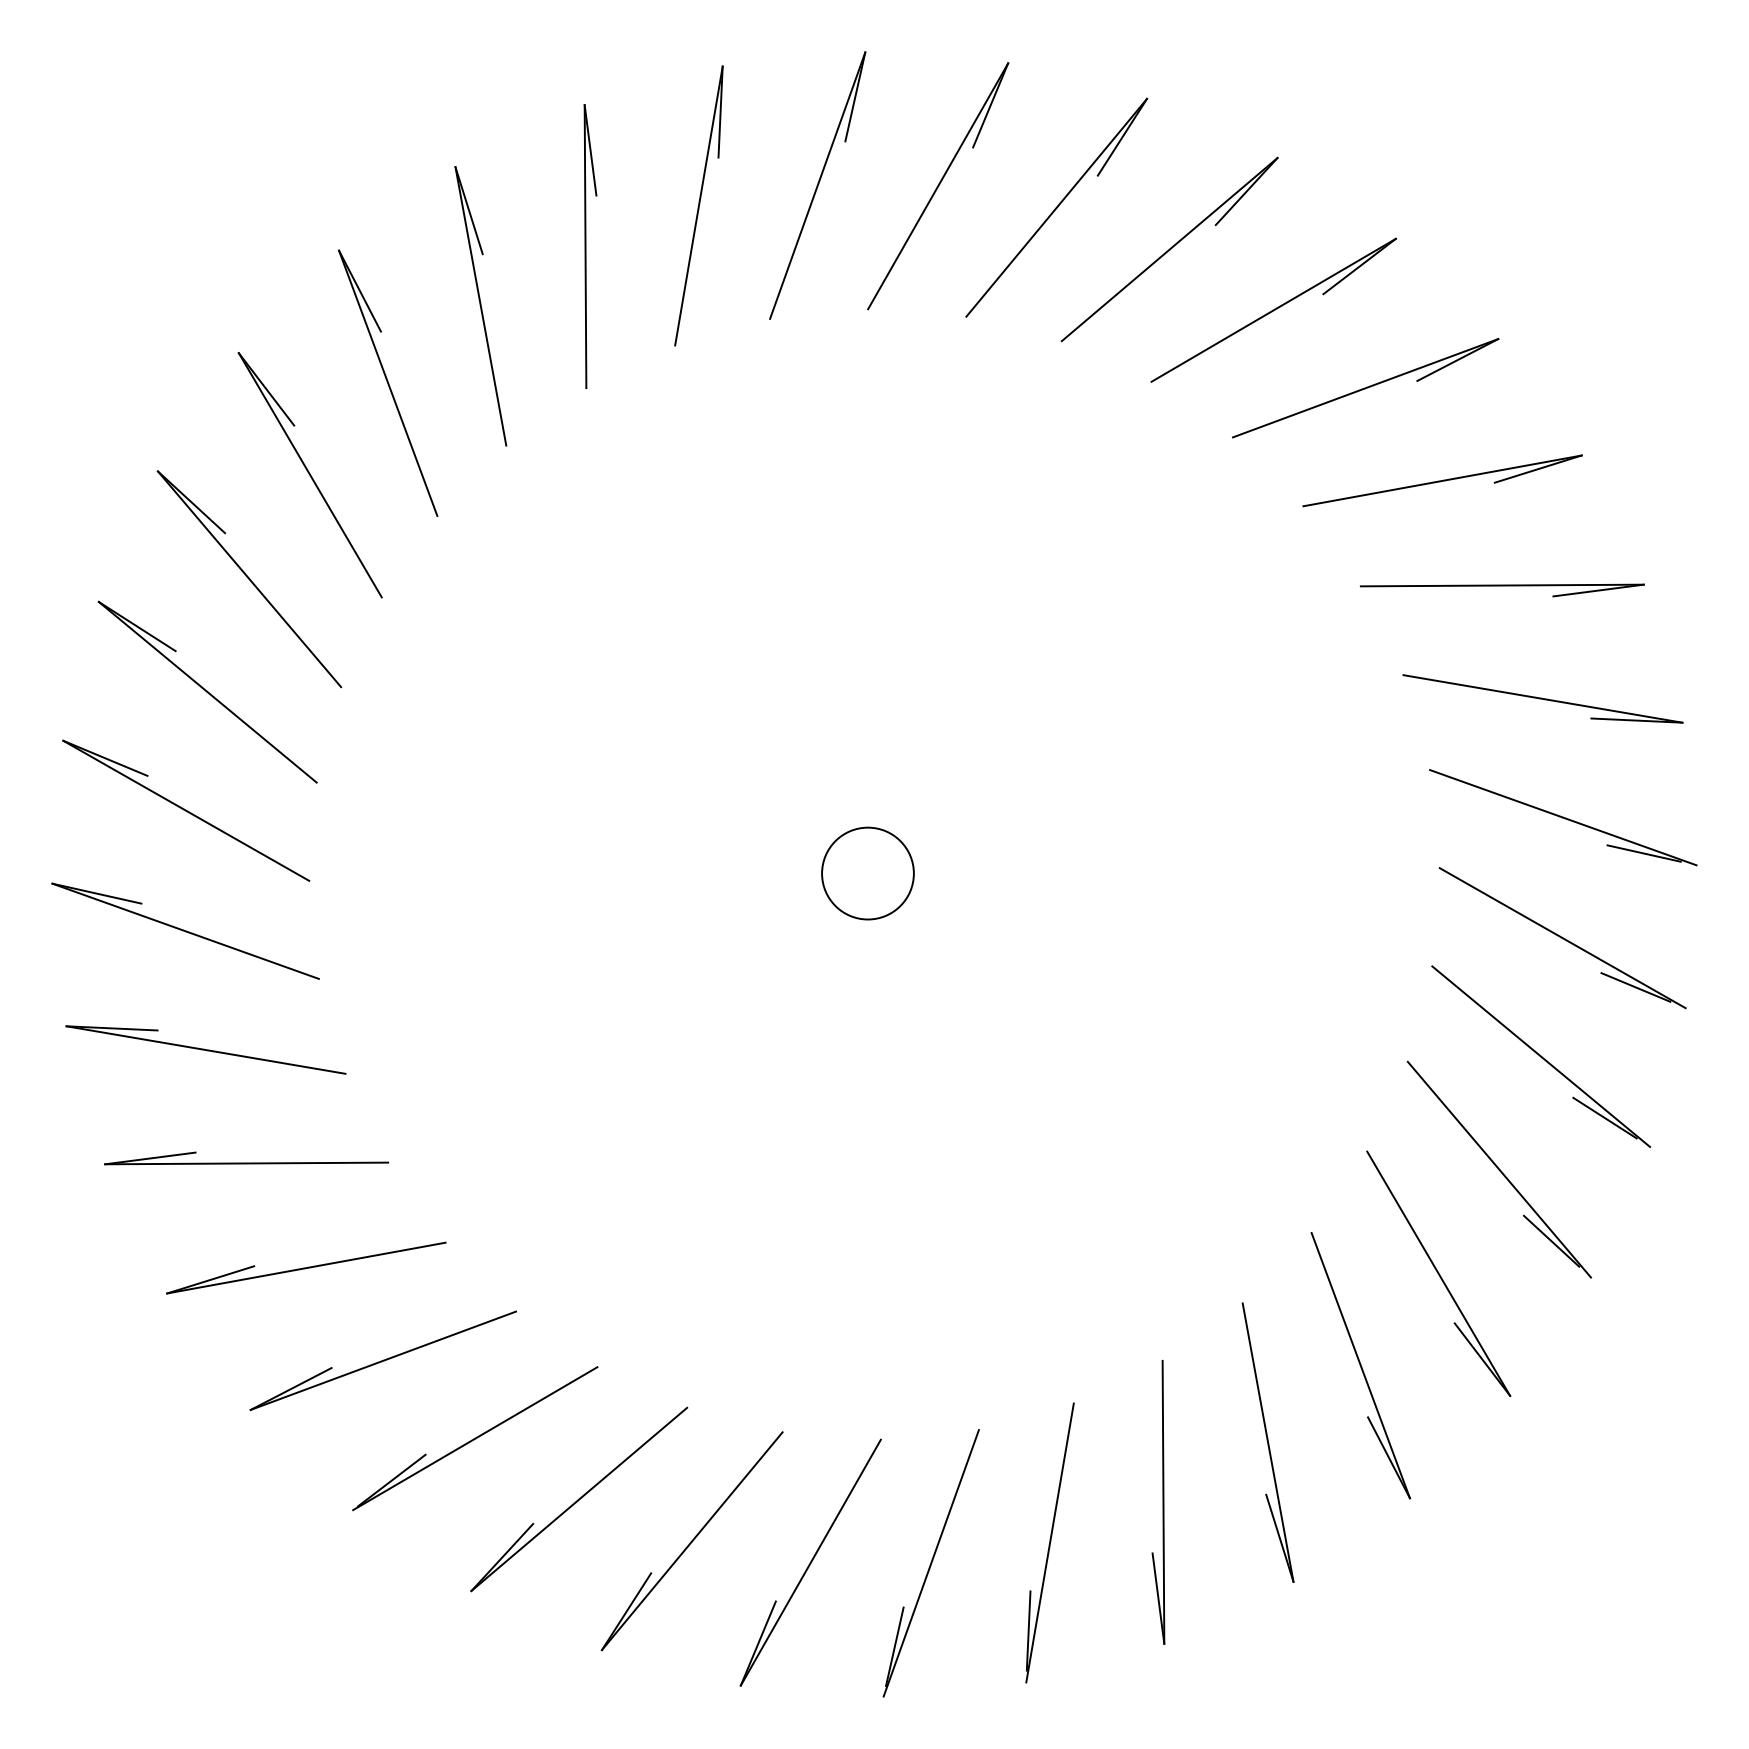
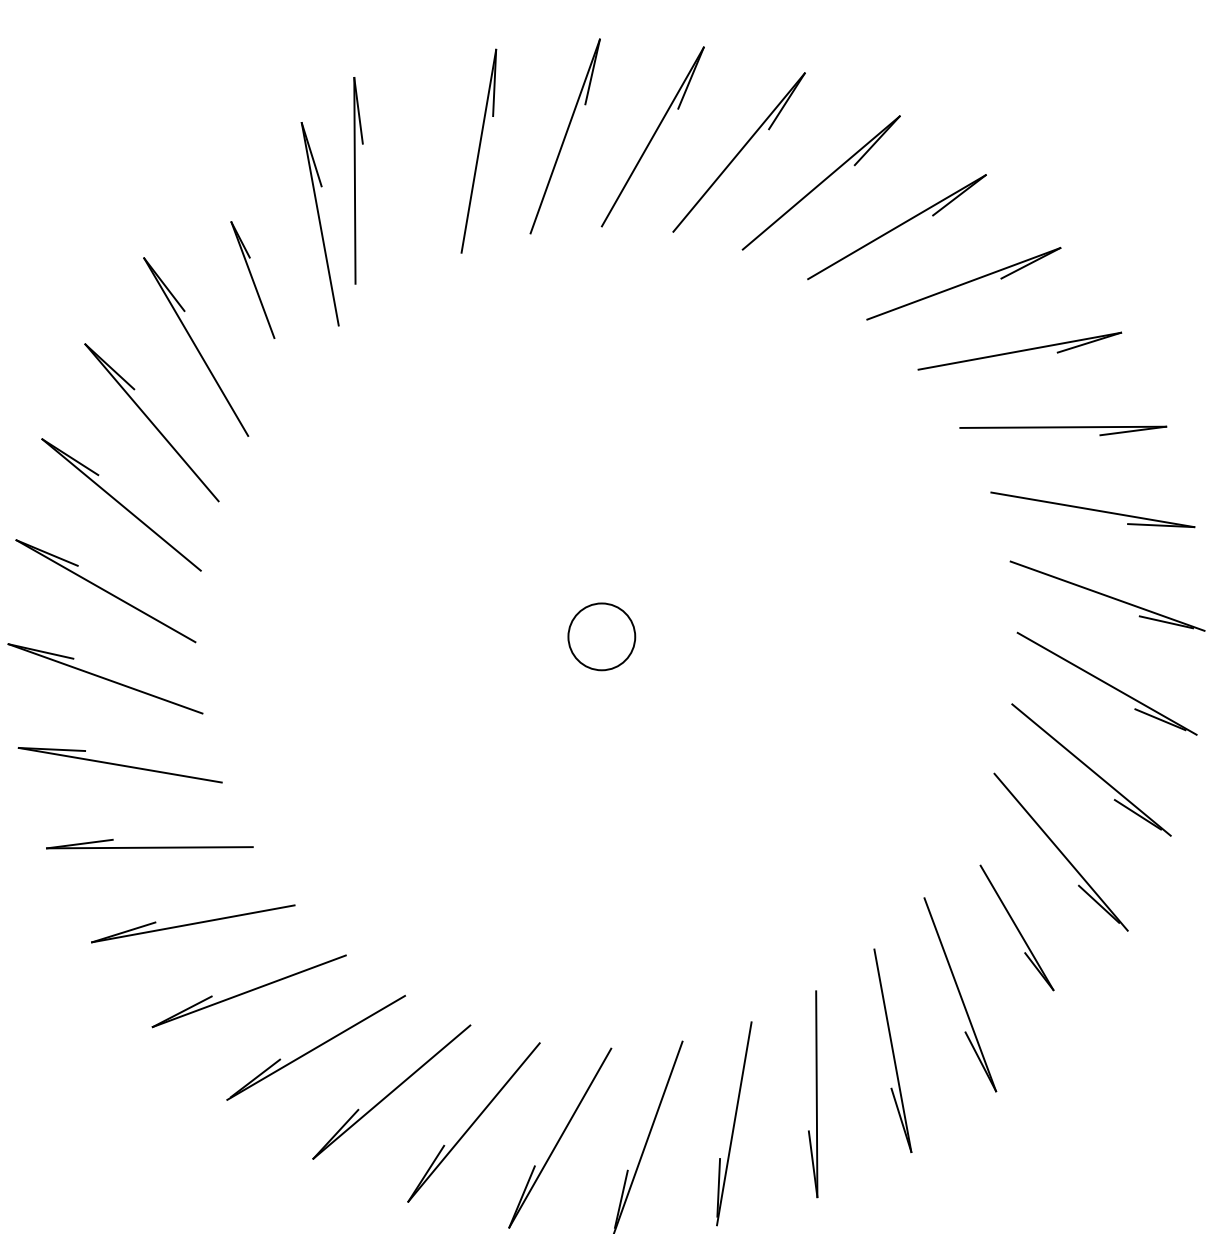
part: (590, 246) -> (358, 180), moved
part: (388, 382) -> (253, 279), size x0.6
part: (1438, 1273) -> (1016, 927), size x0.7

